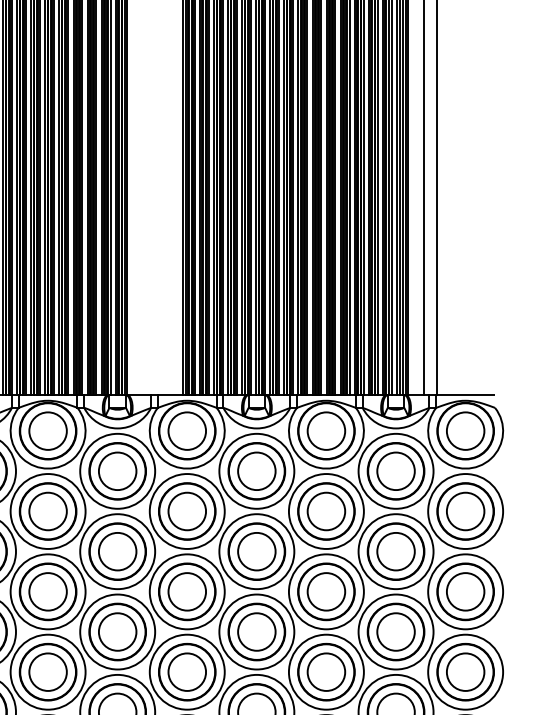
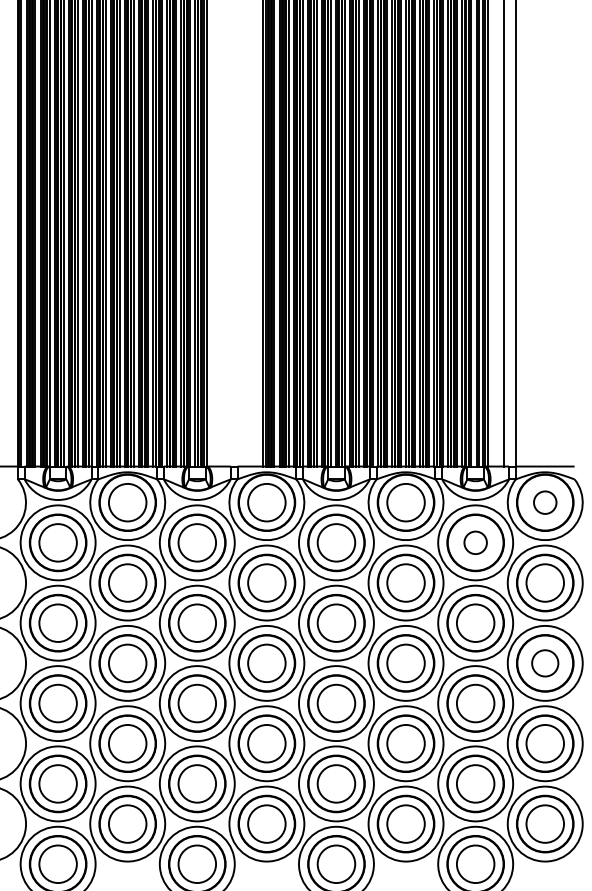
circle: (465, 430) -> (545, 502), size x0.6
circle: (395, 470) -> (475, 542), size x0.6
circle: (465, 591) -> (545, 663), size x0.7

